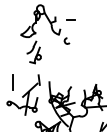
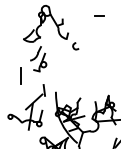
line: (70, 19) -> (98, 15), moved
line: (12, 82) -> (19, 76), moved

